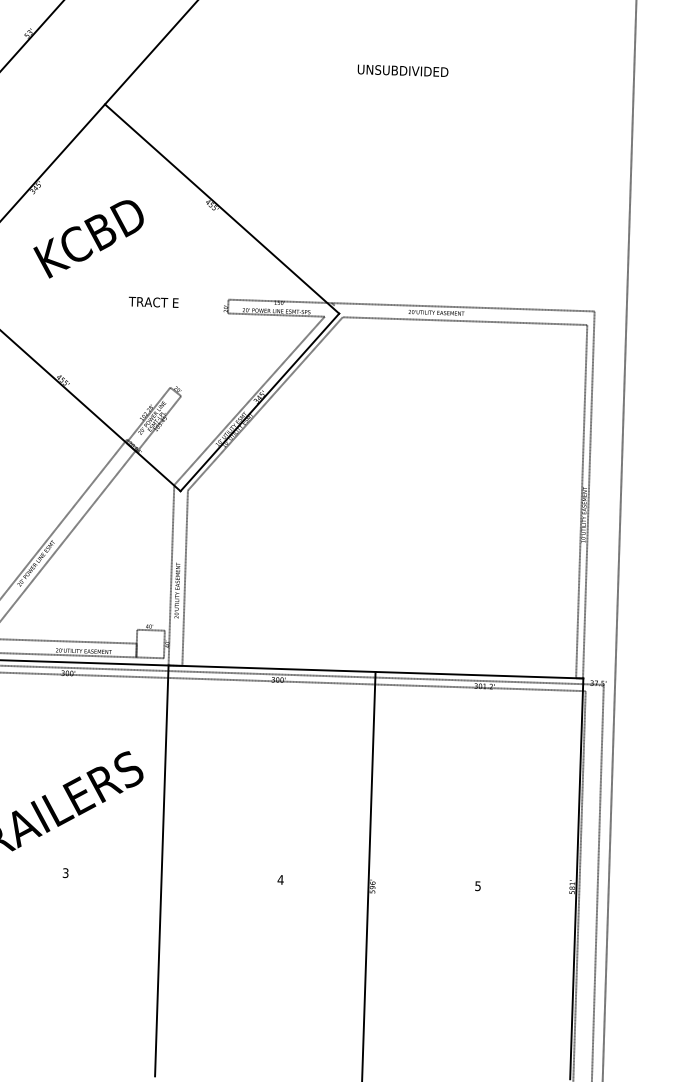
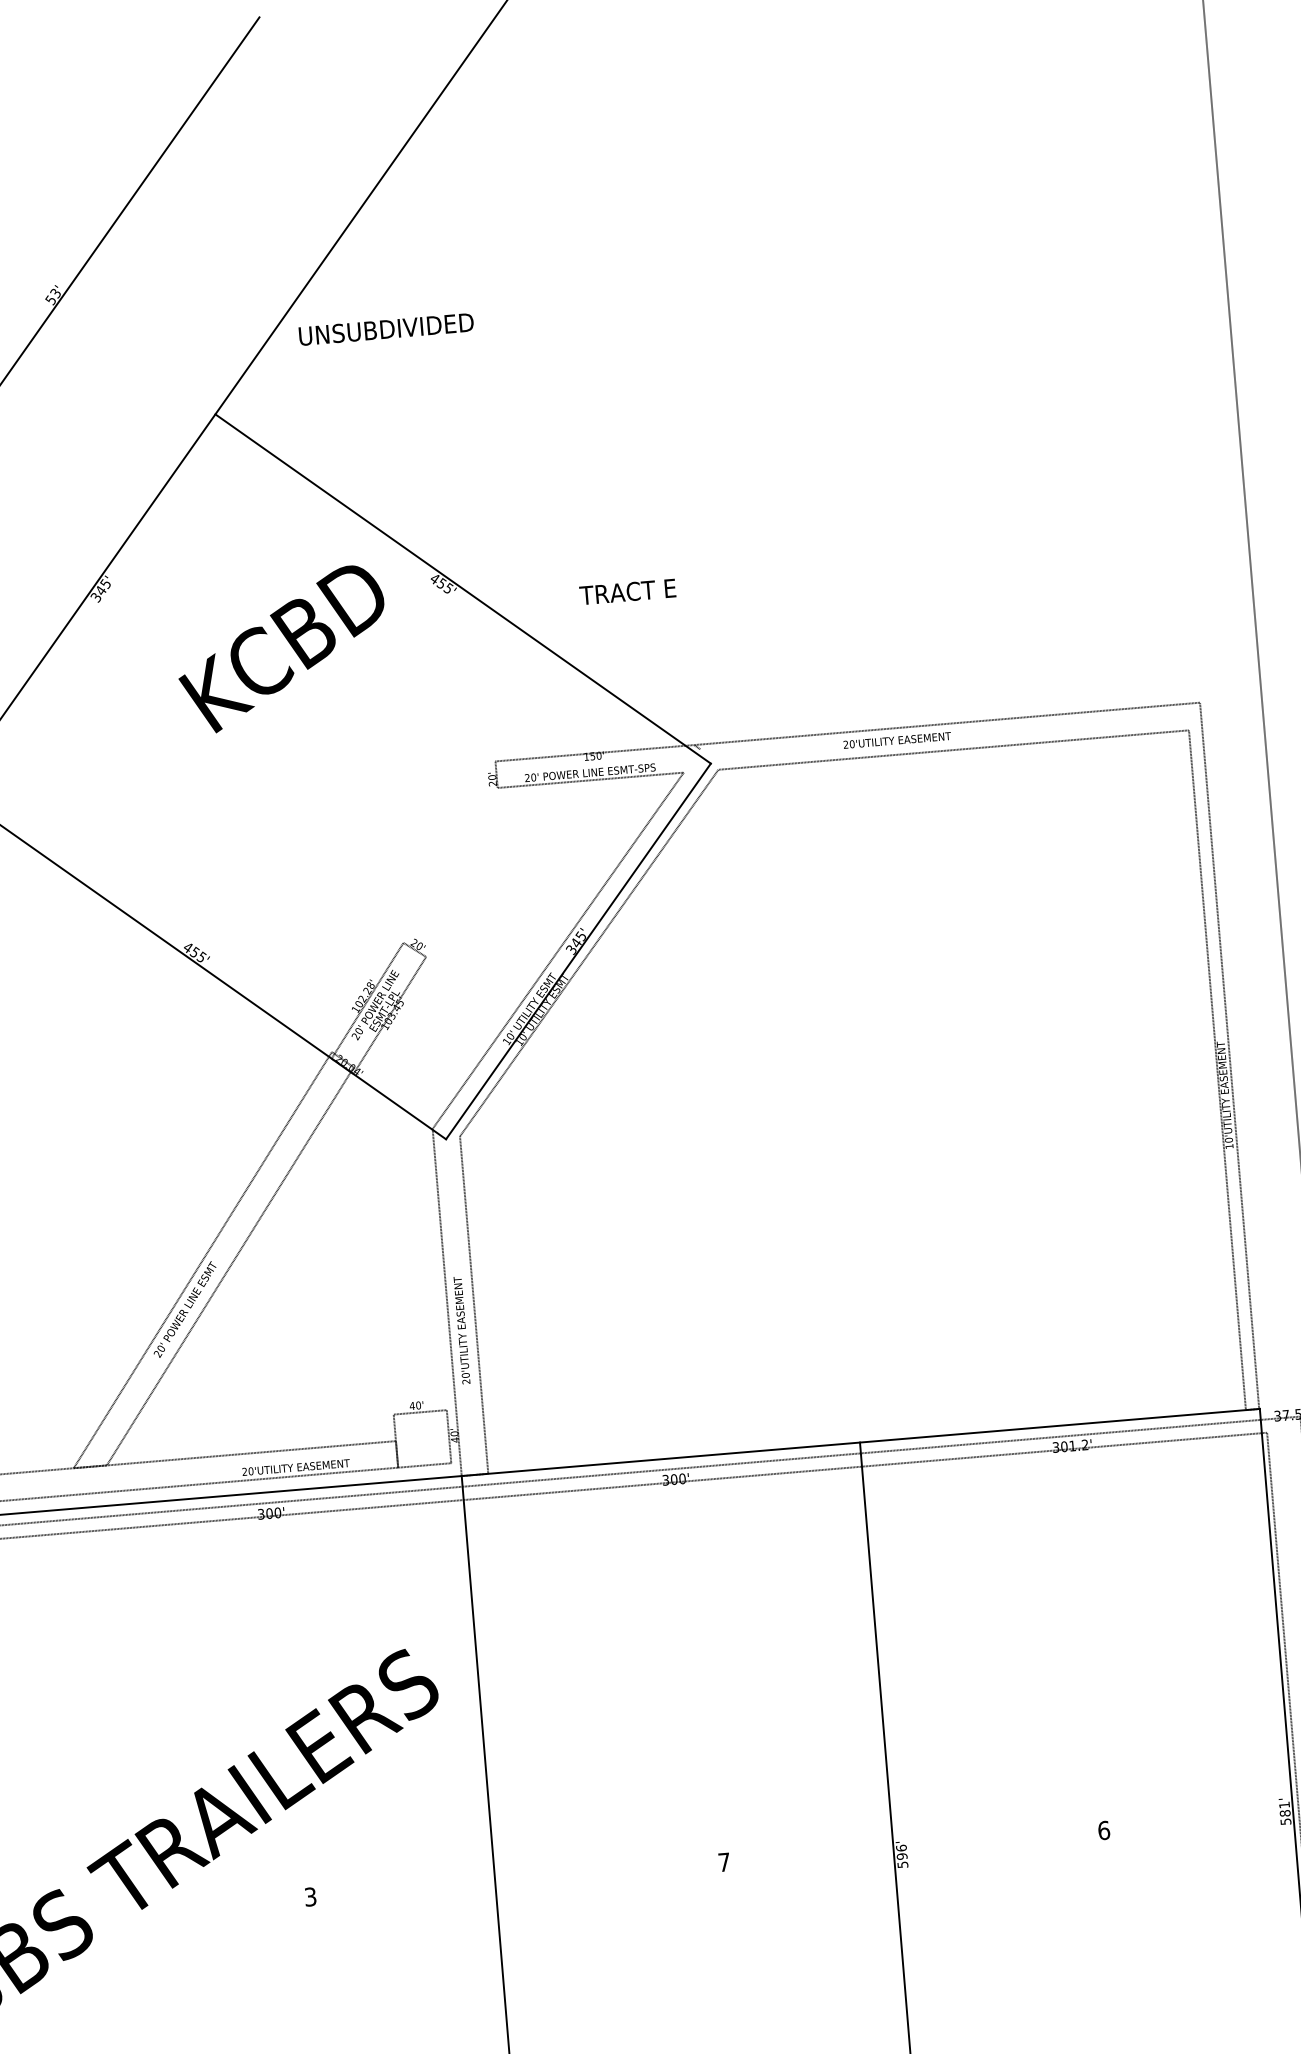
text: (402, 70) -> (385, 328), moved
text: (88, 239) -> (282, 649), moved
text: (153, 301) -> (627, 590), moved
text: (280, 879) -> (723, 1861), 4 -> 7
text: (477, 886) -> (1103, 1831), 5 -> 6

